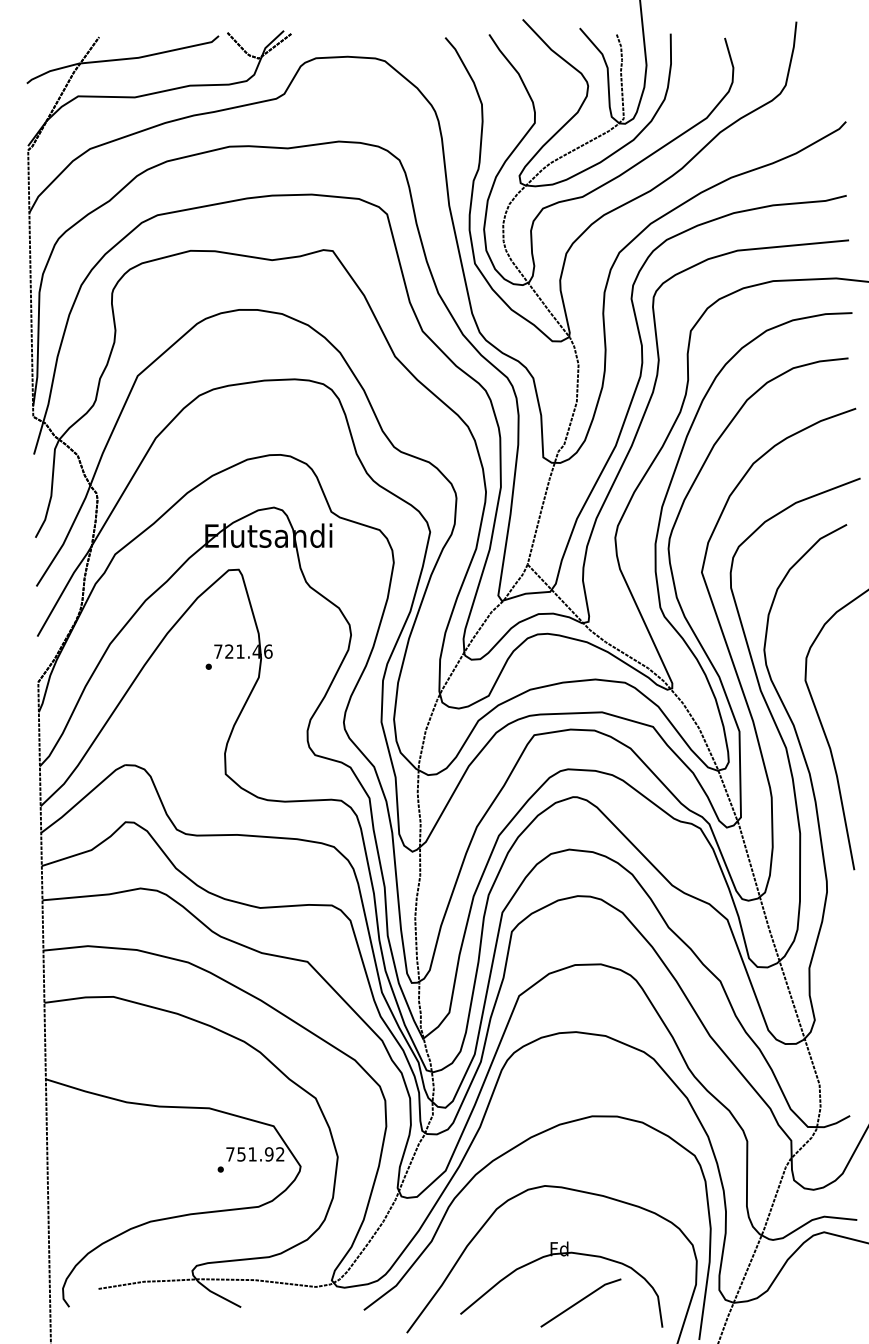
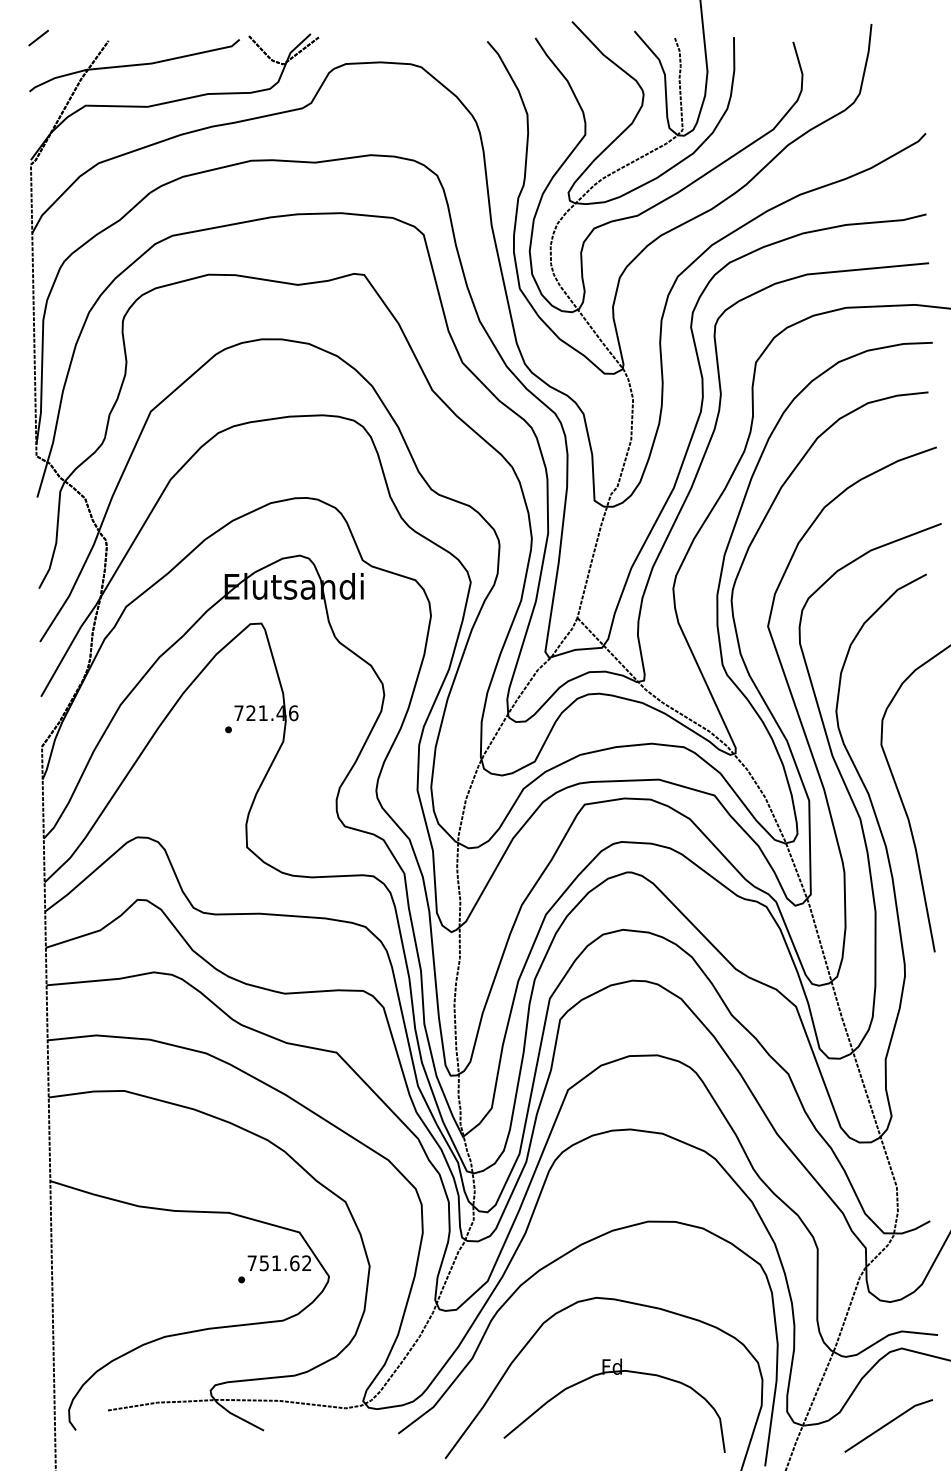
line: (35, 34) -> (38, 38), added
text: (269, 1154) -> (294, 1263), 751.92 -> 751.62
line: (580, 1301) -> (888, 1424), moved

